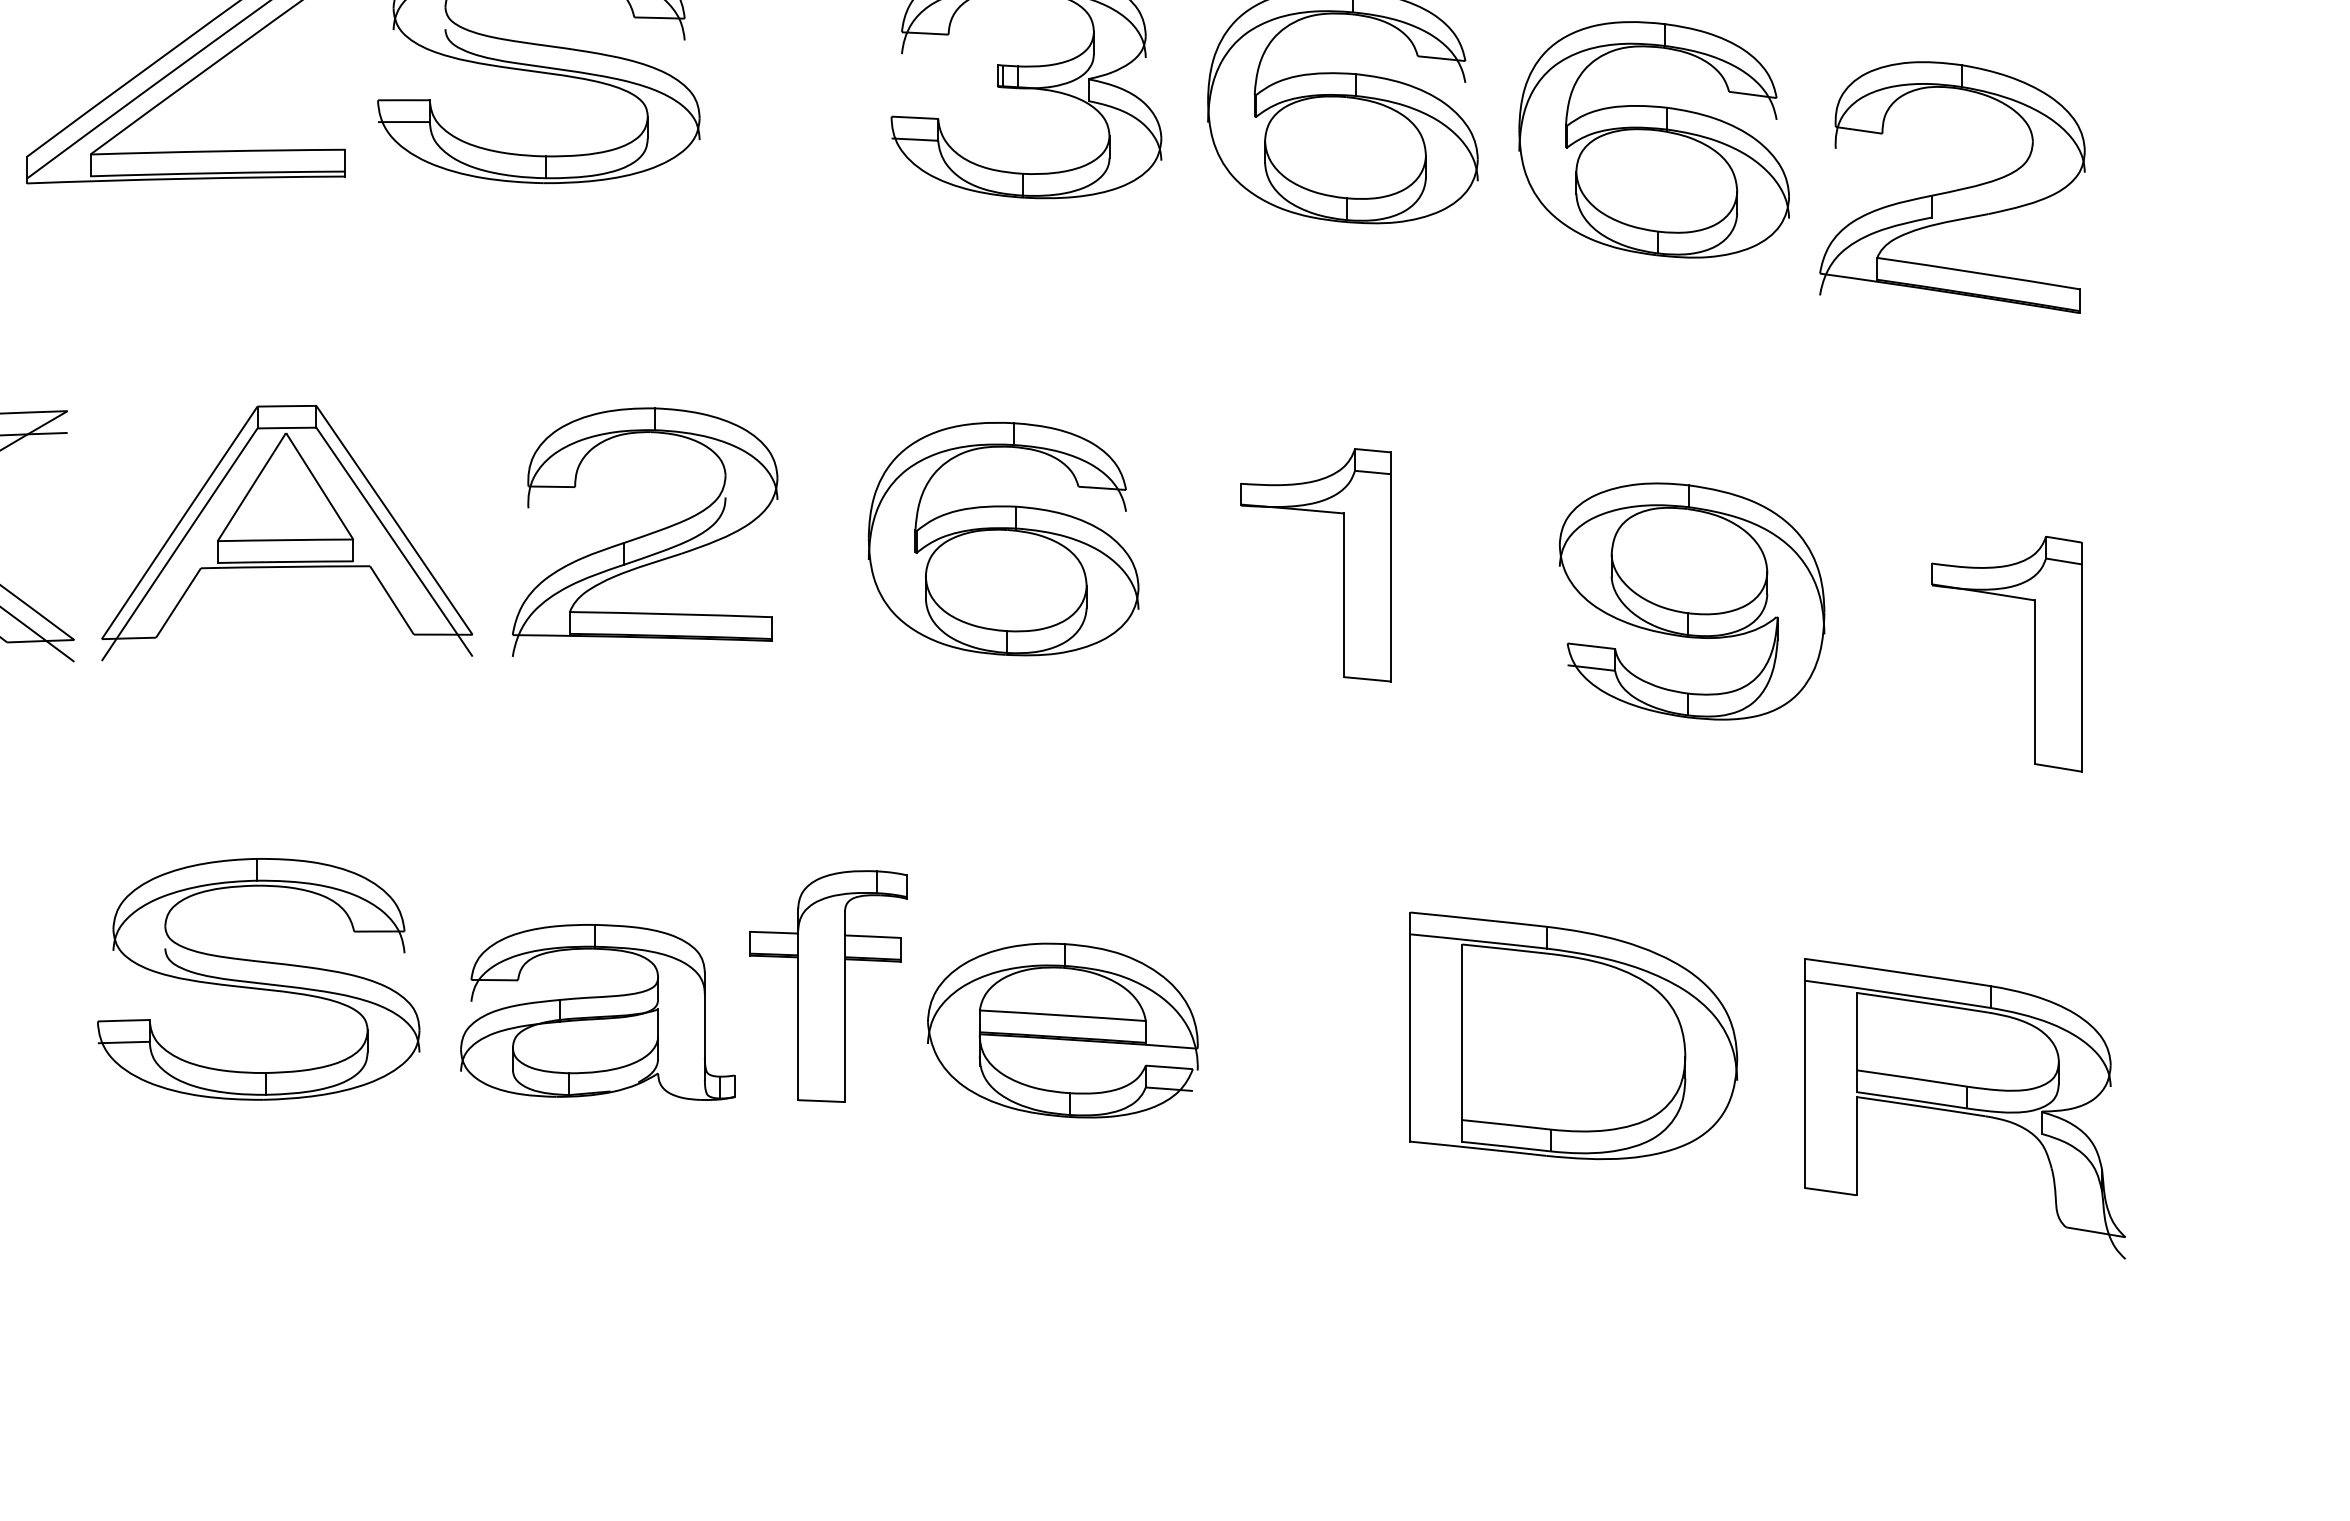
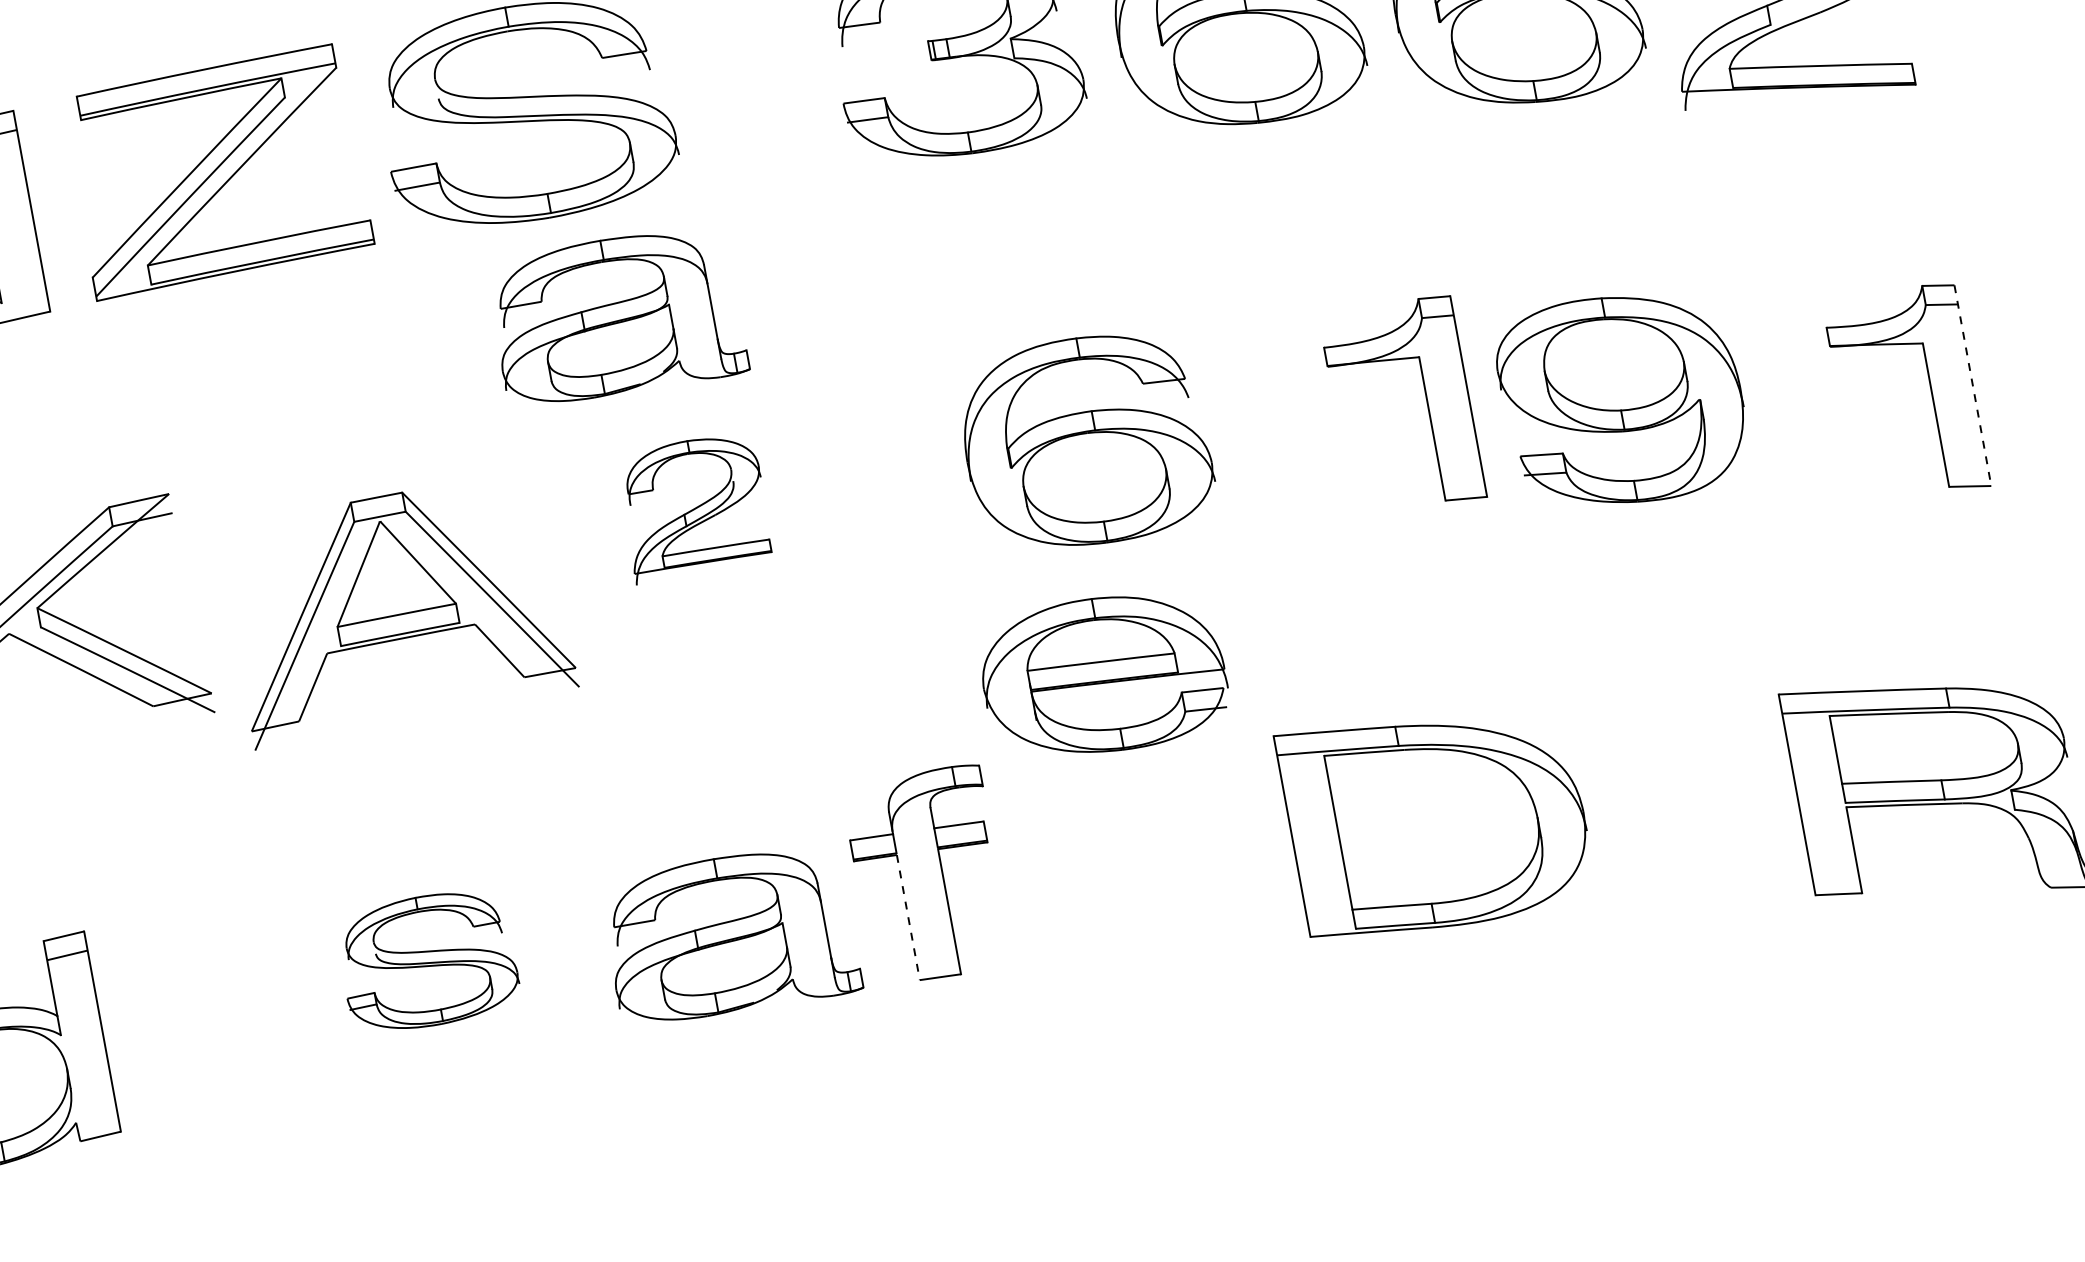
part: (597, 306) -> (616, 317), added
part: (644, 531) -> (693, 506), size x0.6
part: (287, 533) -> (397, 609), moved
part: (1003, 539) -> (1085, 441), moved
part: (1343, 565) -> (1427, 402), moved
line: (2081, 657) -> (1972, 386), solid -> dashed
part: (258, 979) -> (427, 961), size x0.6
line: (798, 1029) -> (908, 918), solid -> dashed
part: (1062, 1030) -> (1103, 675), moved
part: (1573, 1035) -> (1436, 817), moved

